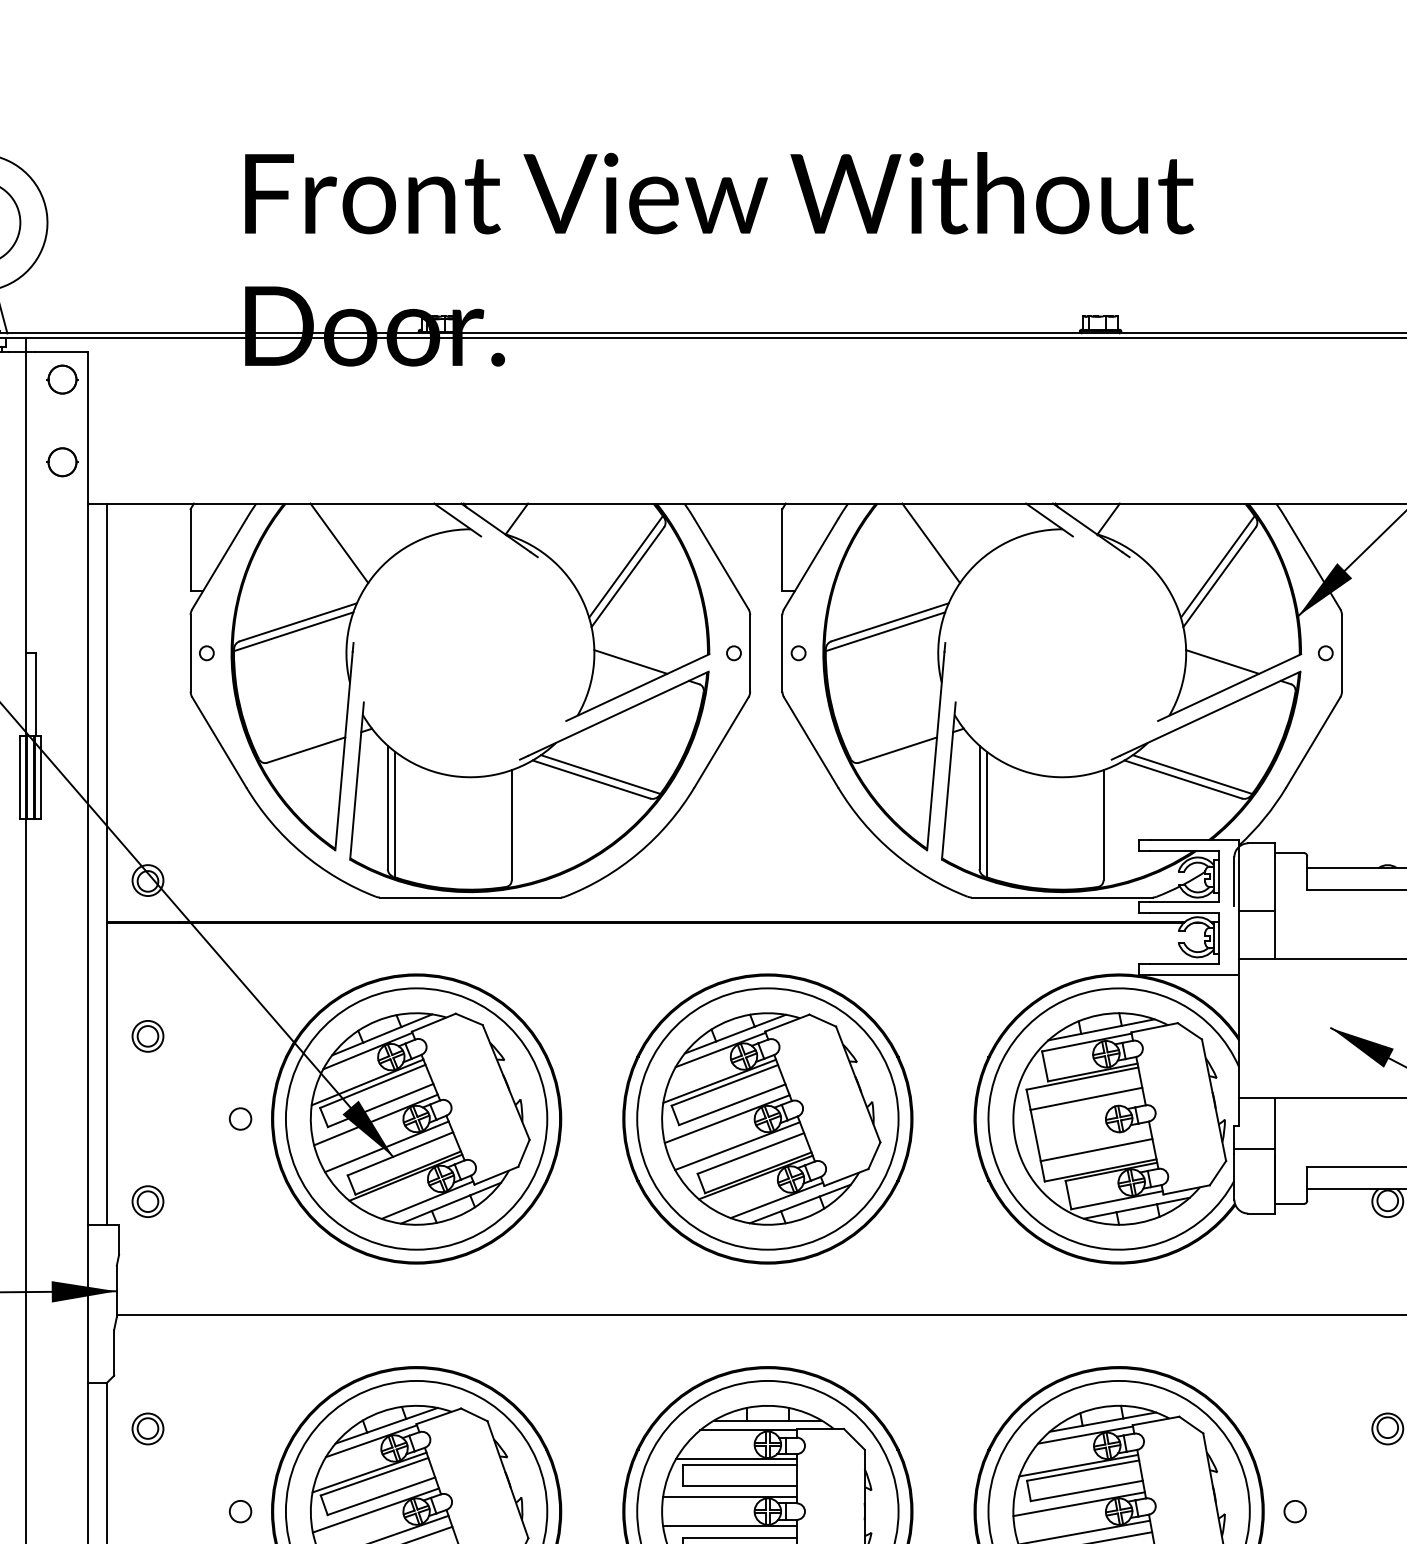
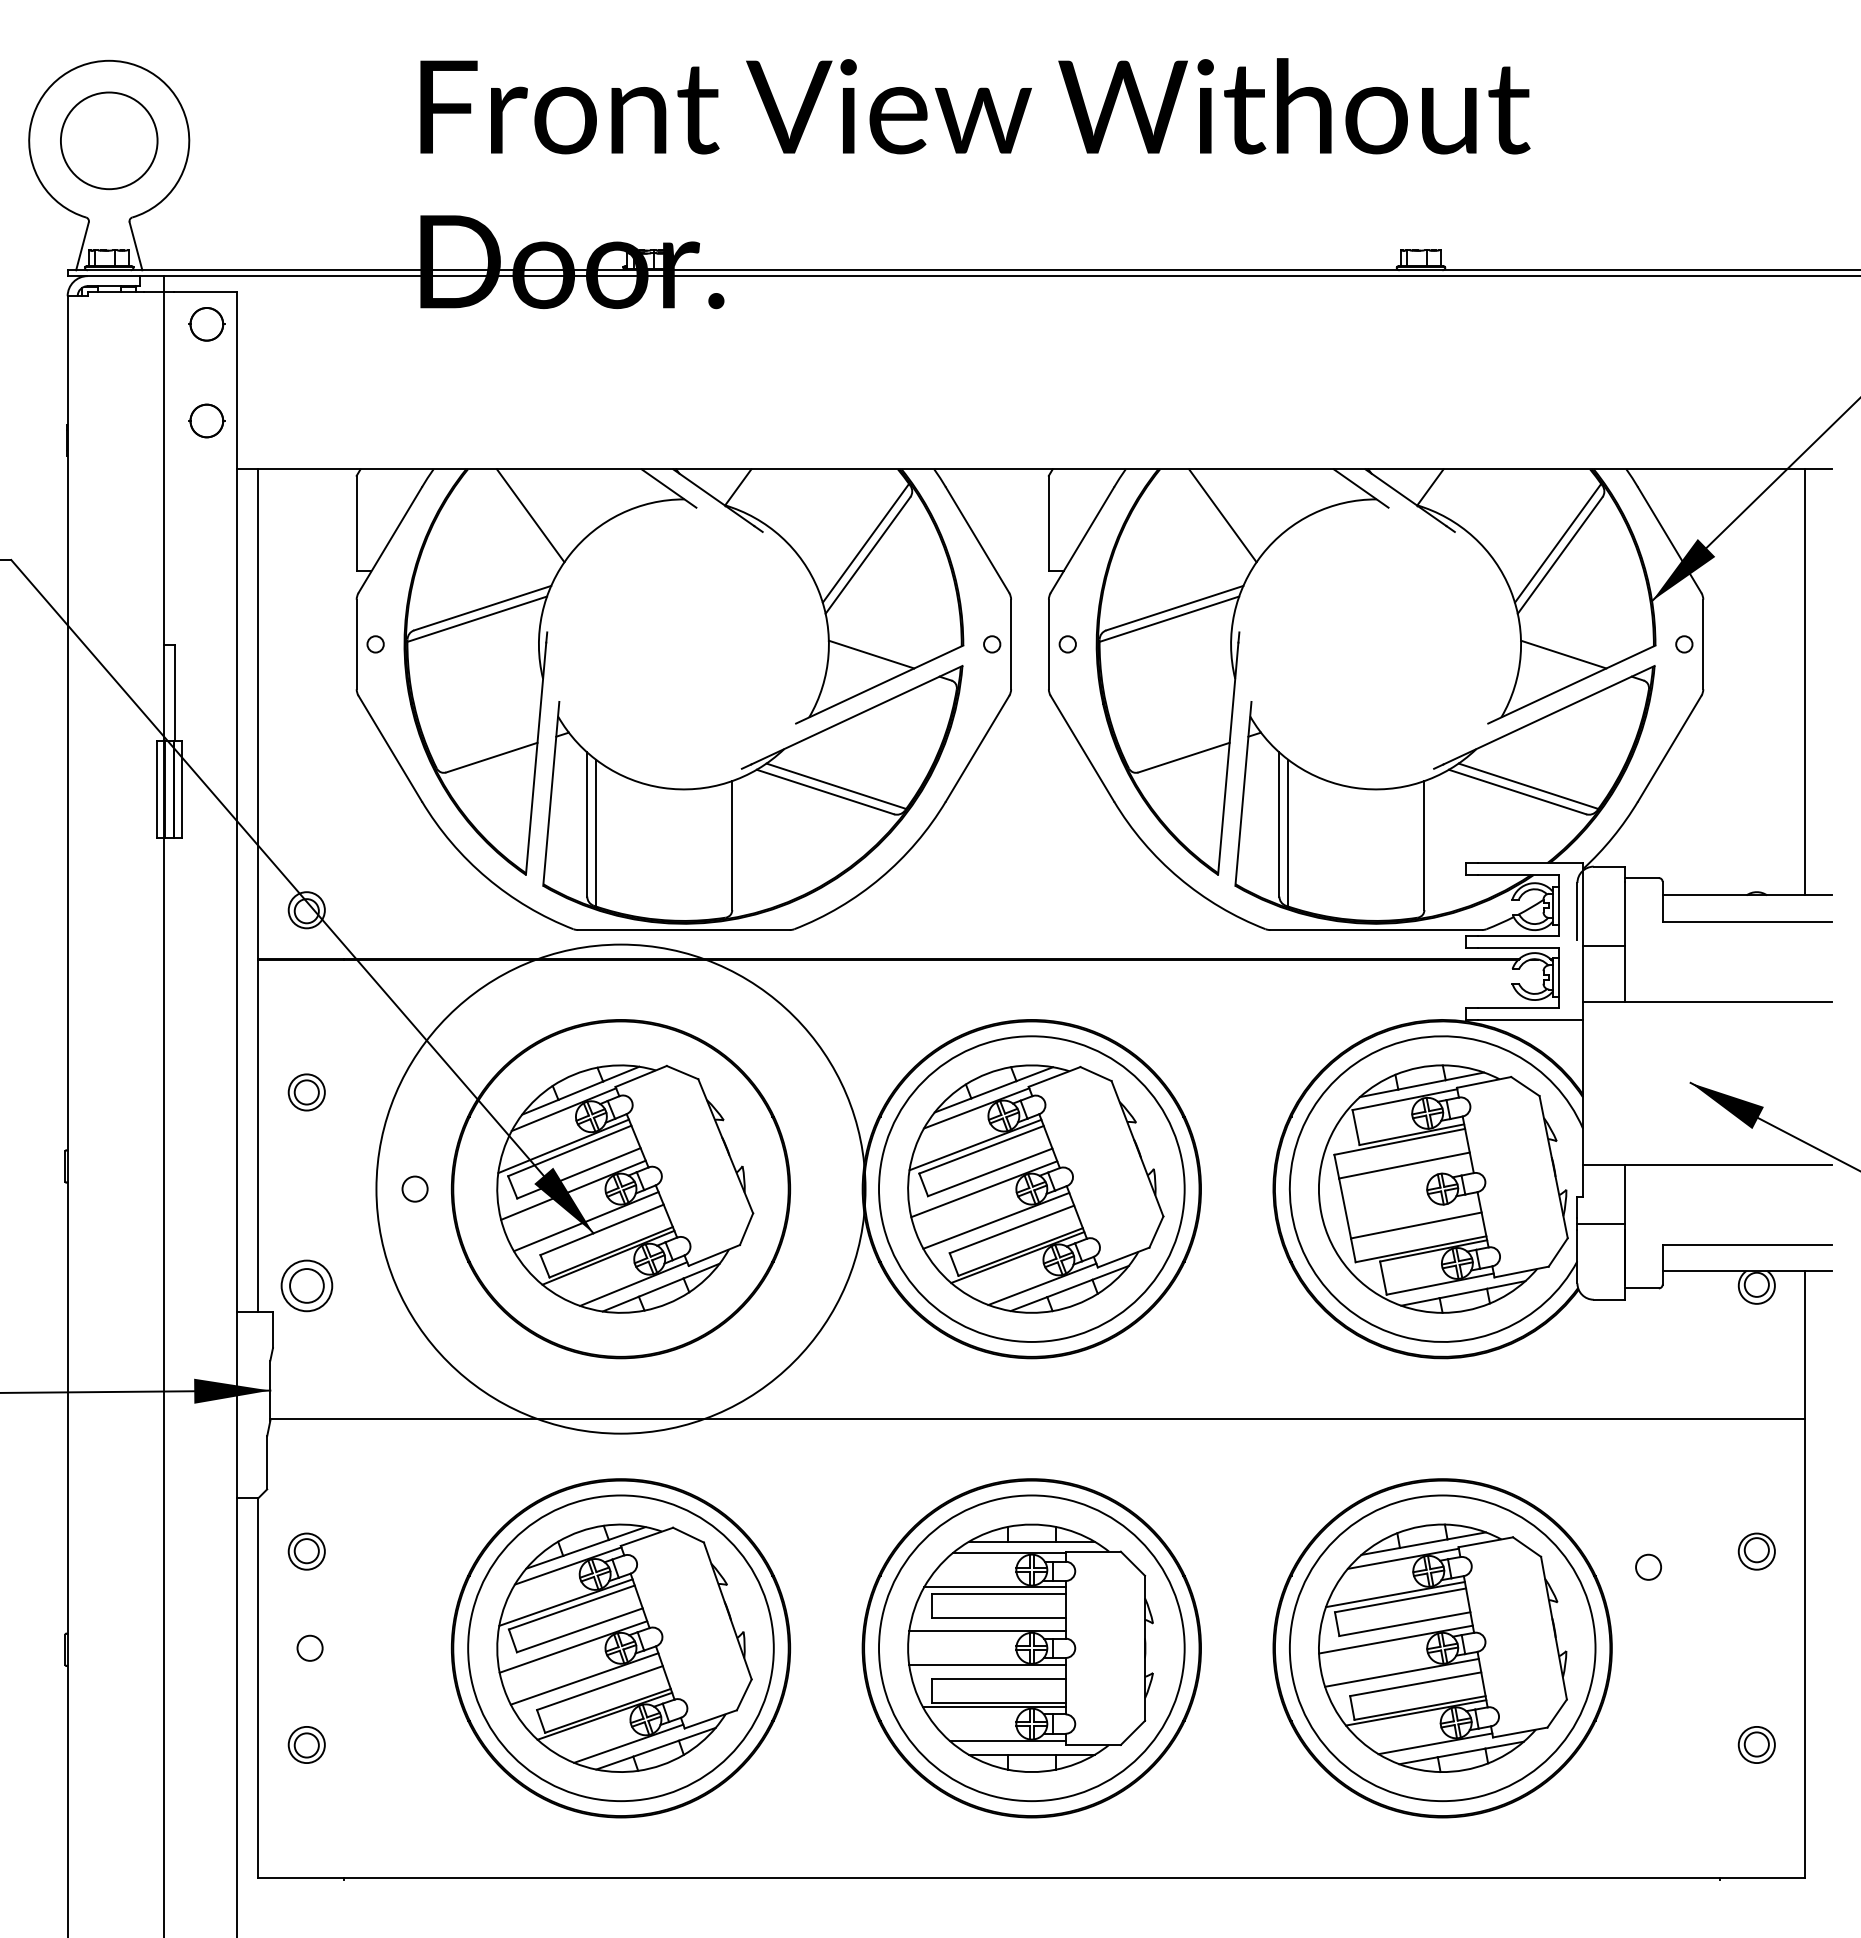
circle: (416, 1118) -> (620, 1188), size x1.6
part: (147, 1201) -> (306, 1285), size x1.4
circle: (240, 1510) -> (309, 1647), moved
circle: (1295, 1510) -> (1648, 1566), moved

